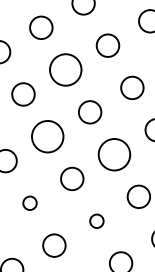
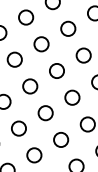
circle: (65, 70) -> (41, 44), size x0.71
circle: (48, 136) -> (30, 86), size x0.71
circle: (114, 154) -> (72, 97), size x0.71
circle: (29, 203) -> (18, 128), size x1.67
circle: (97, 220) -> (61, 139), size x1.67

